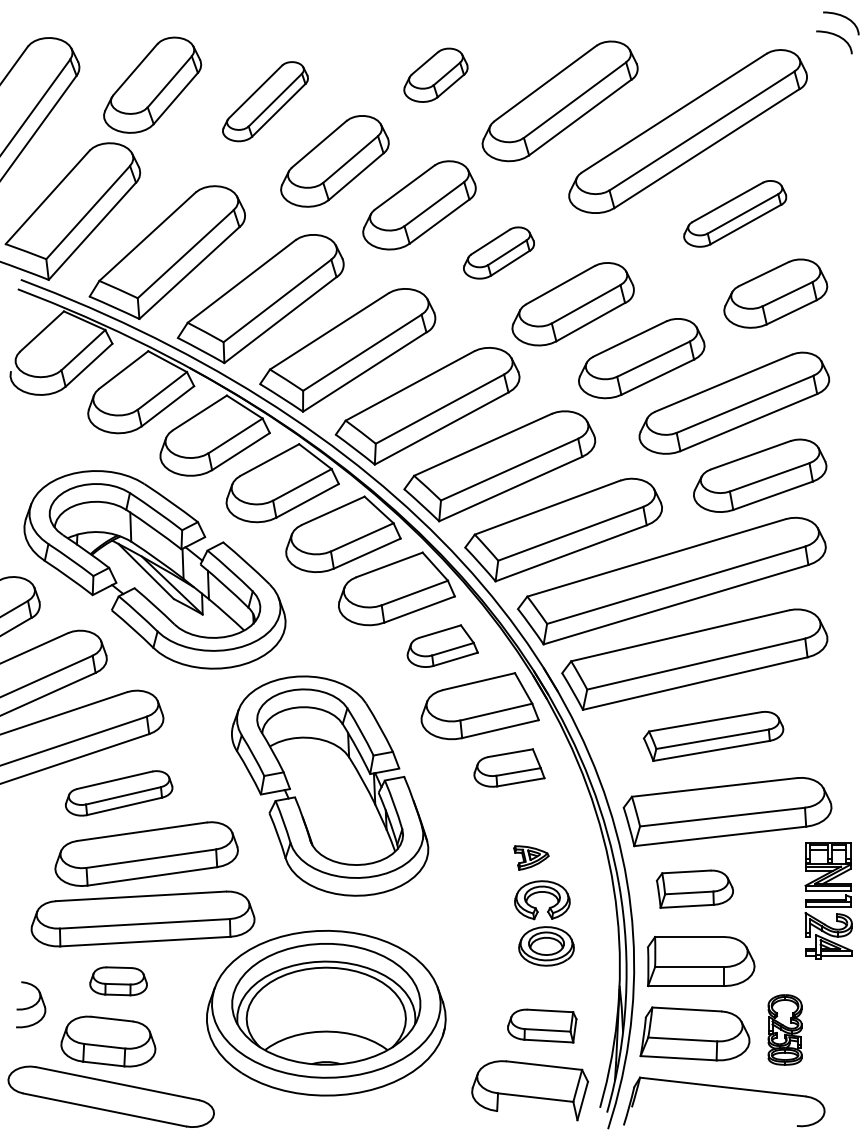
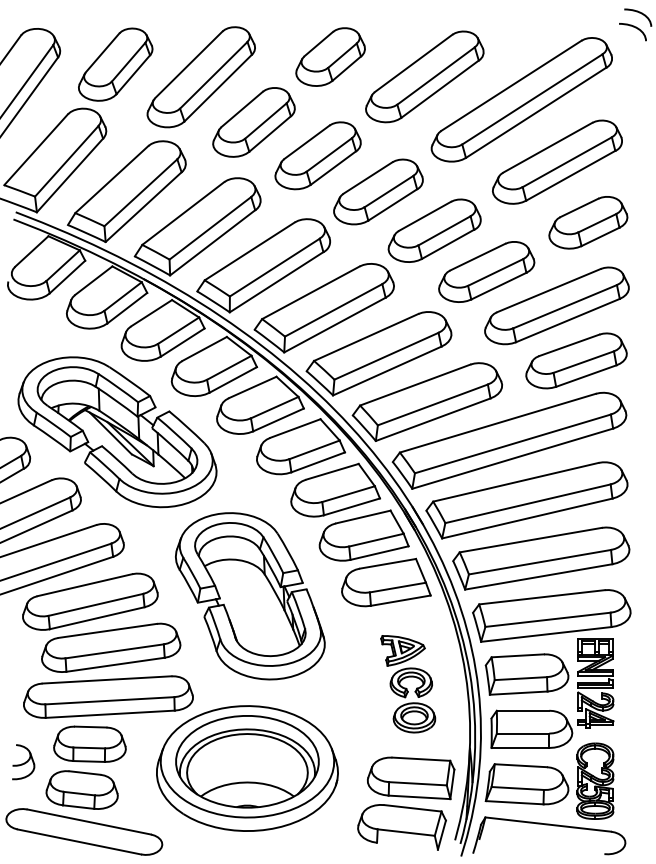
part: (435, 75) -> (330, 57), size x1.43
part: (265, 101) -> (201, 77), size x1.67
part: (735, 213) -> (557, 161), size x1.67
part: (498, 252) -> (378, 191), size x1.67
part: (442, 645) -> (335, 489), size x1.67
part: (713, 736) -> (541, 558), size x1.67
part: (509, 767) -> (386, 582), size x1.67
part: (118, 793) -> (89, 601), size x1.67
part: (531, 857) -> (403, 650), size x1.67
part: (694, 888) -> (526, 673), size x1.43
part: (828, 900) -> (595, 683), moved
part: (118, 981) -> (89, 744), size x1.67
part: (542, 1025) -> (411, 777), size x1.67
part: (784, 1029) -> (594, 780), size x1.43

